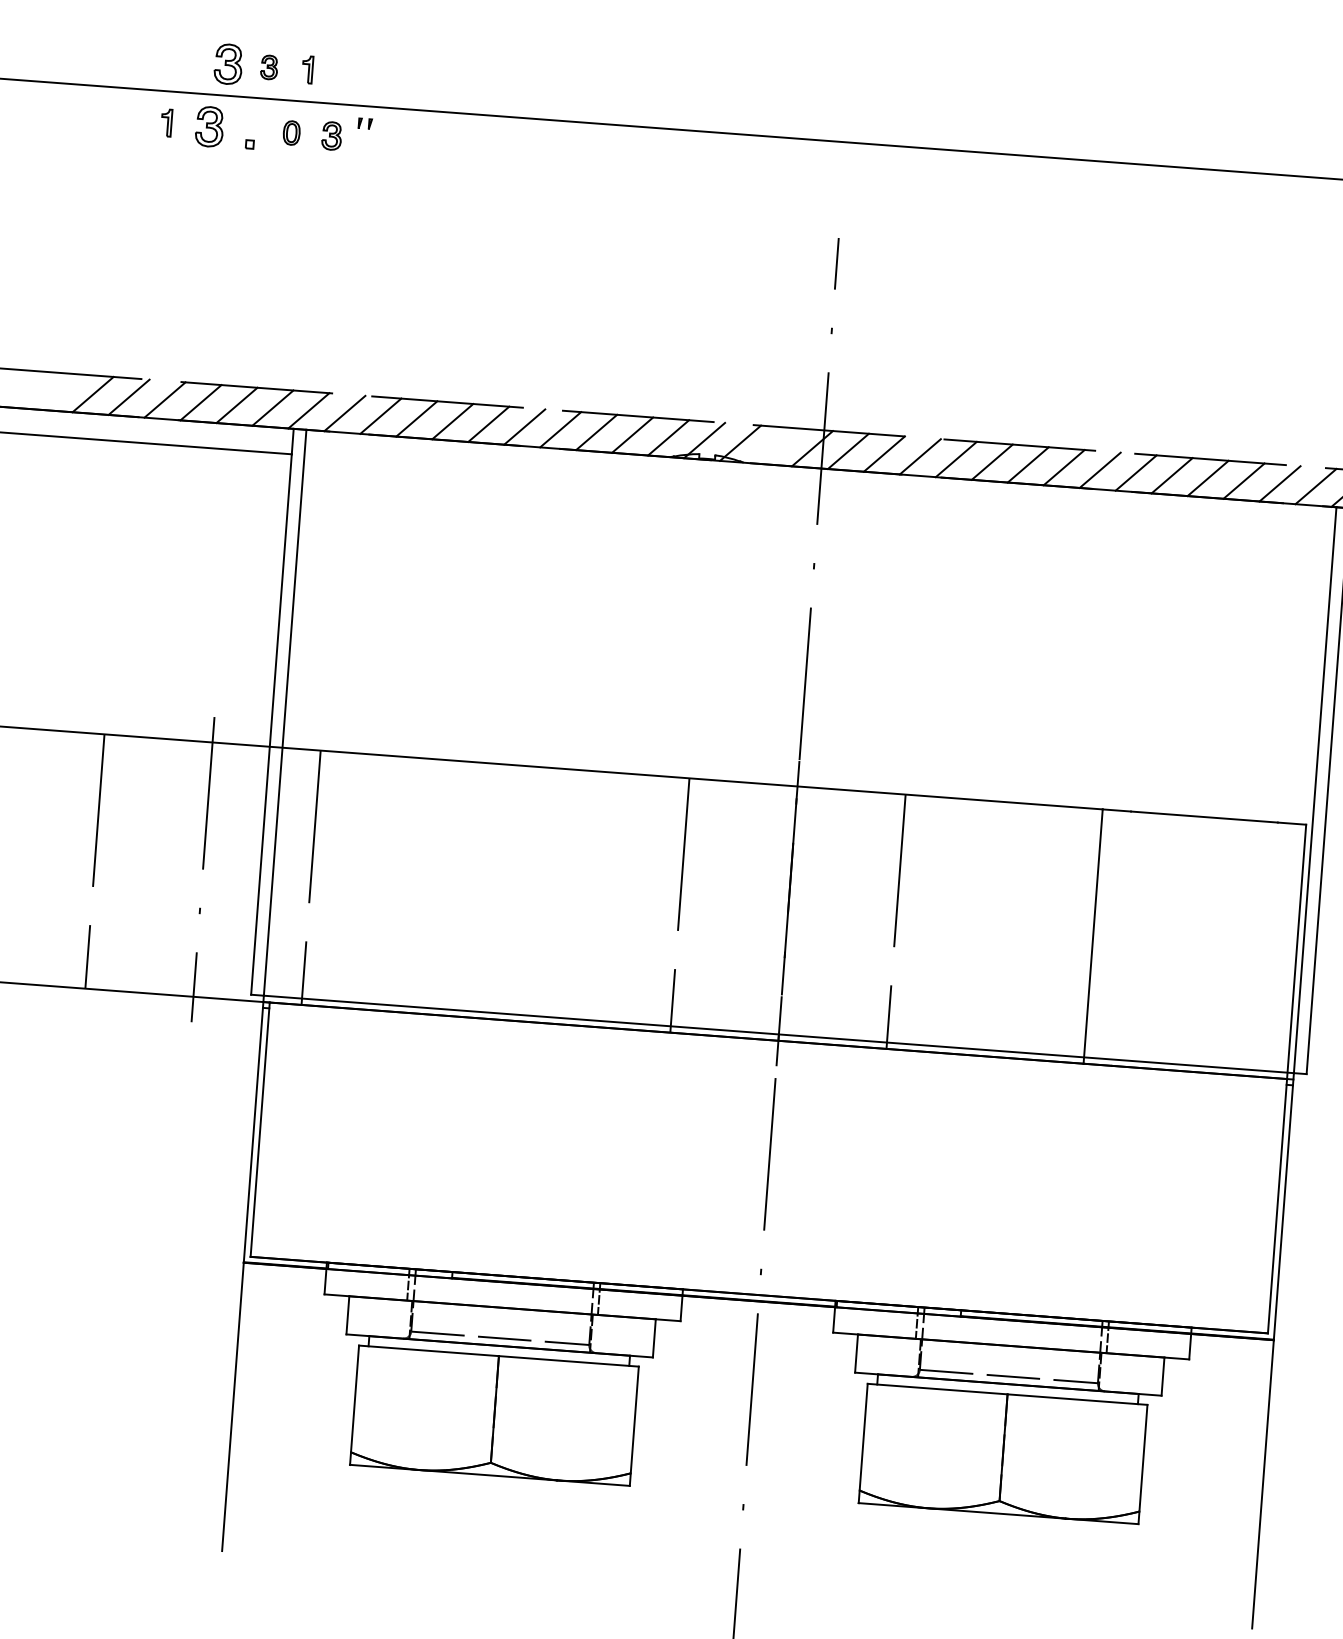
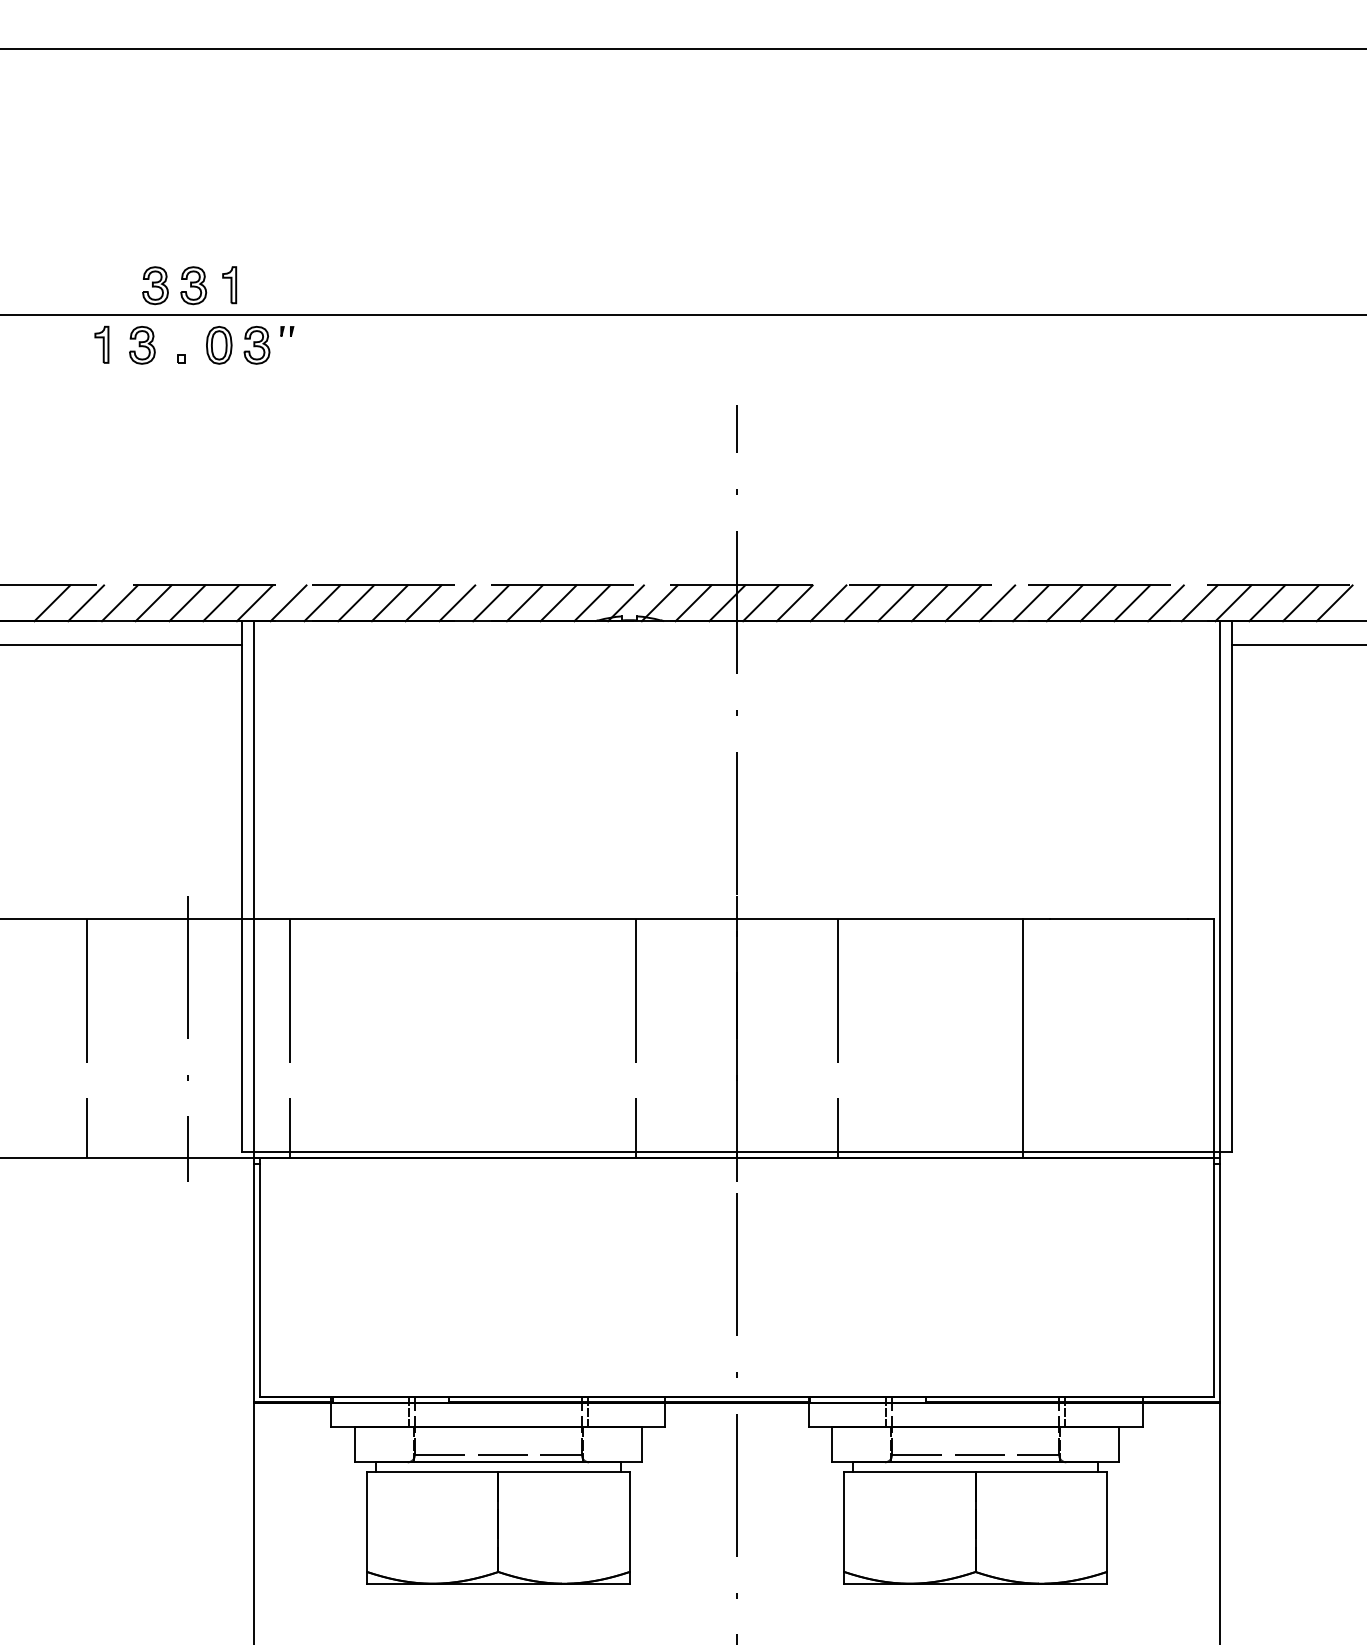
part: (269, 67) -> (193, 285), size x1.67
part: (307, 70) -> (229, 285), size x1.43
part: (166, 122) -> (101, 344), size x1.43
part: (291, 133) -> (219, 345), size x1.67
part: (331, 136) -> (256, 345), size x1.43
line: (776, 446) -> (693, 603), added

